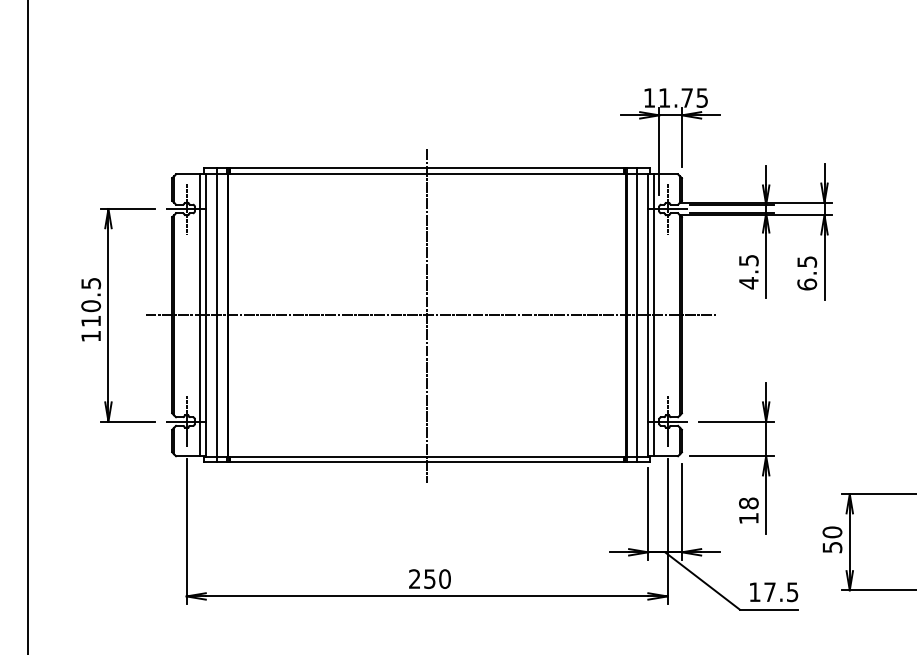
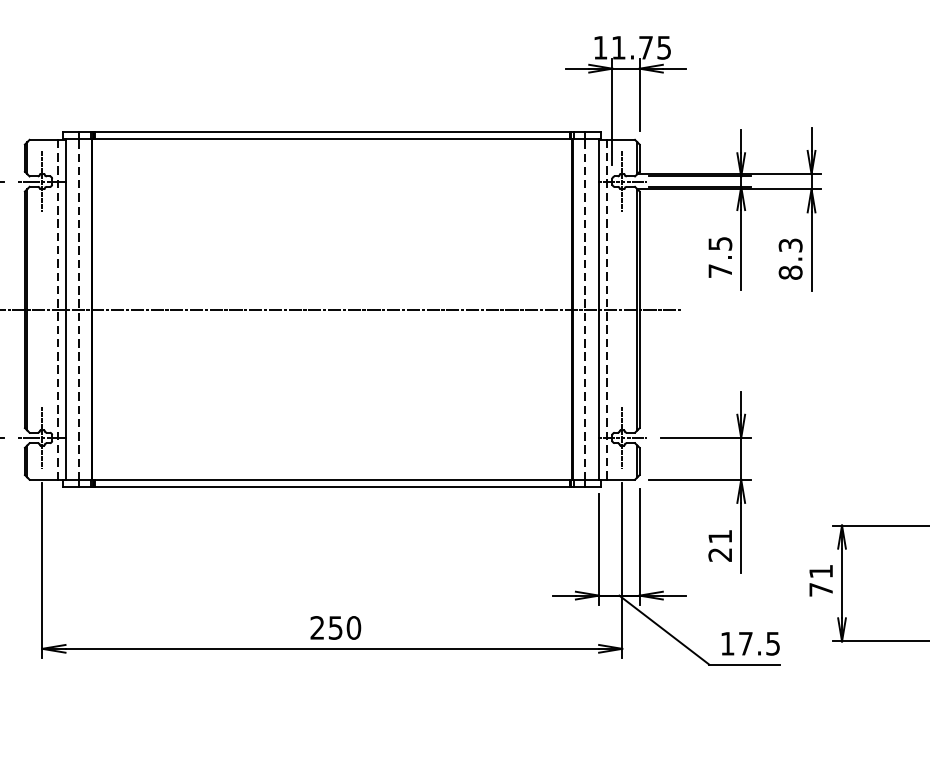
text: (806, 273) -> (789, 259), 6.5 -> 8.3
text: (748, 283) -> (719, 271), 4.5 -> 7.5
line: (217, 314) -> (79, 308), solid -> dashed
line: (636, 314) -> (584, 308), solid -> dashed
line: (199, 315) -> (57, 310), solid -> dashed
line: (427, 315) -> (332, 310), removed
line: (654, 315) -> (606, 310), solid -> dashed
text: (748, 510) -> (719, 545), 18 -> 21
text: (832, 539) -> (821, 580), 50 -> 71

